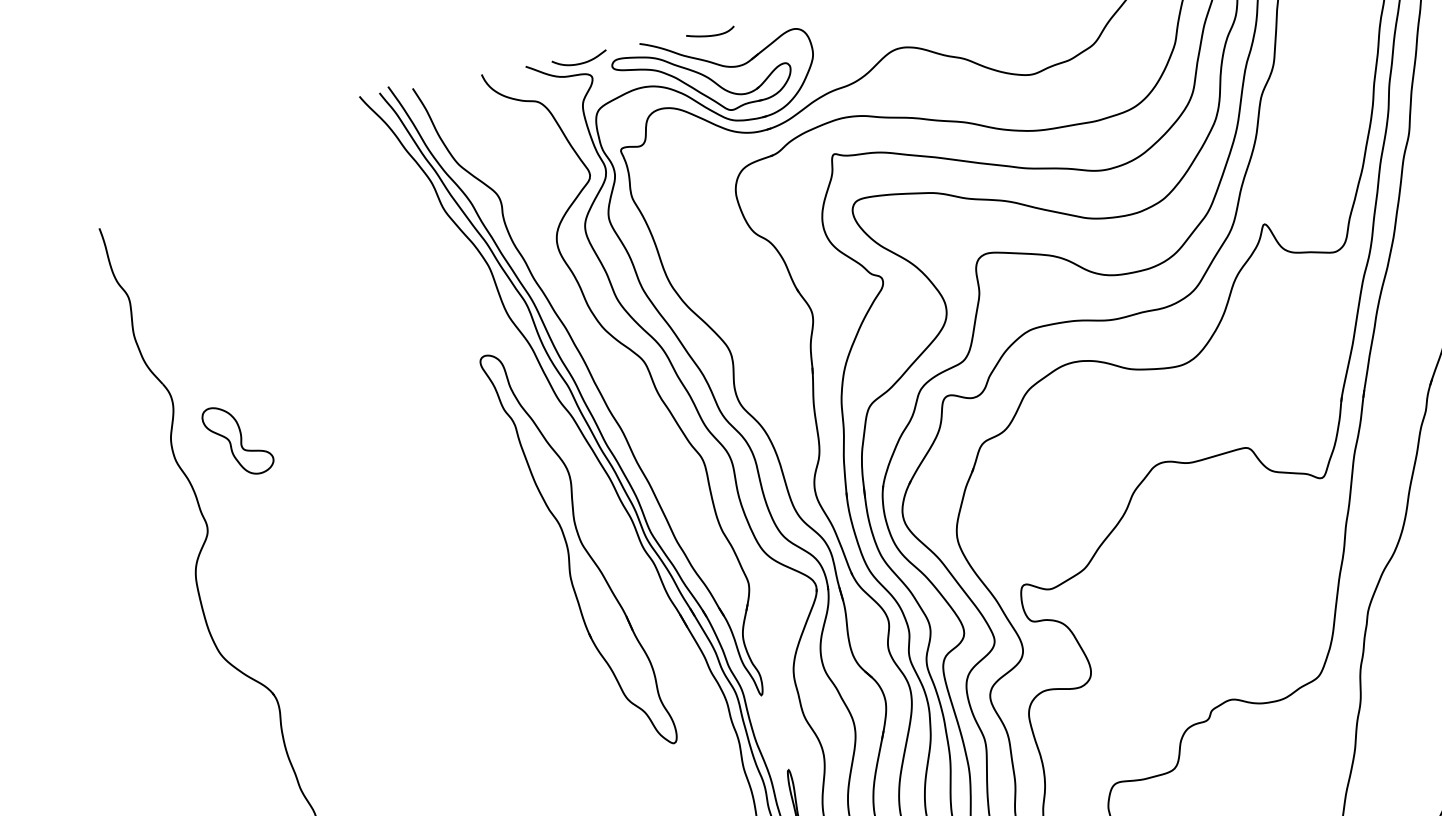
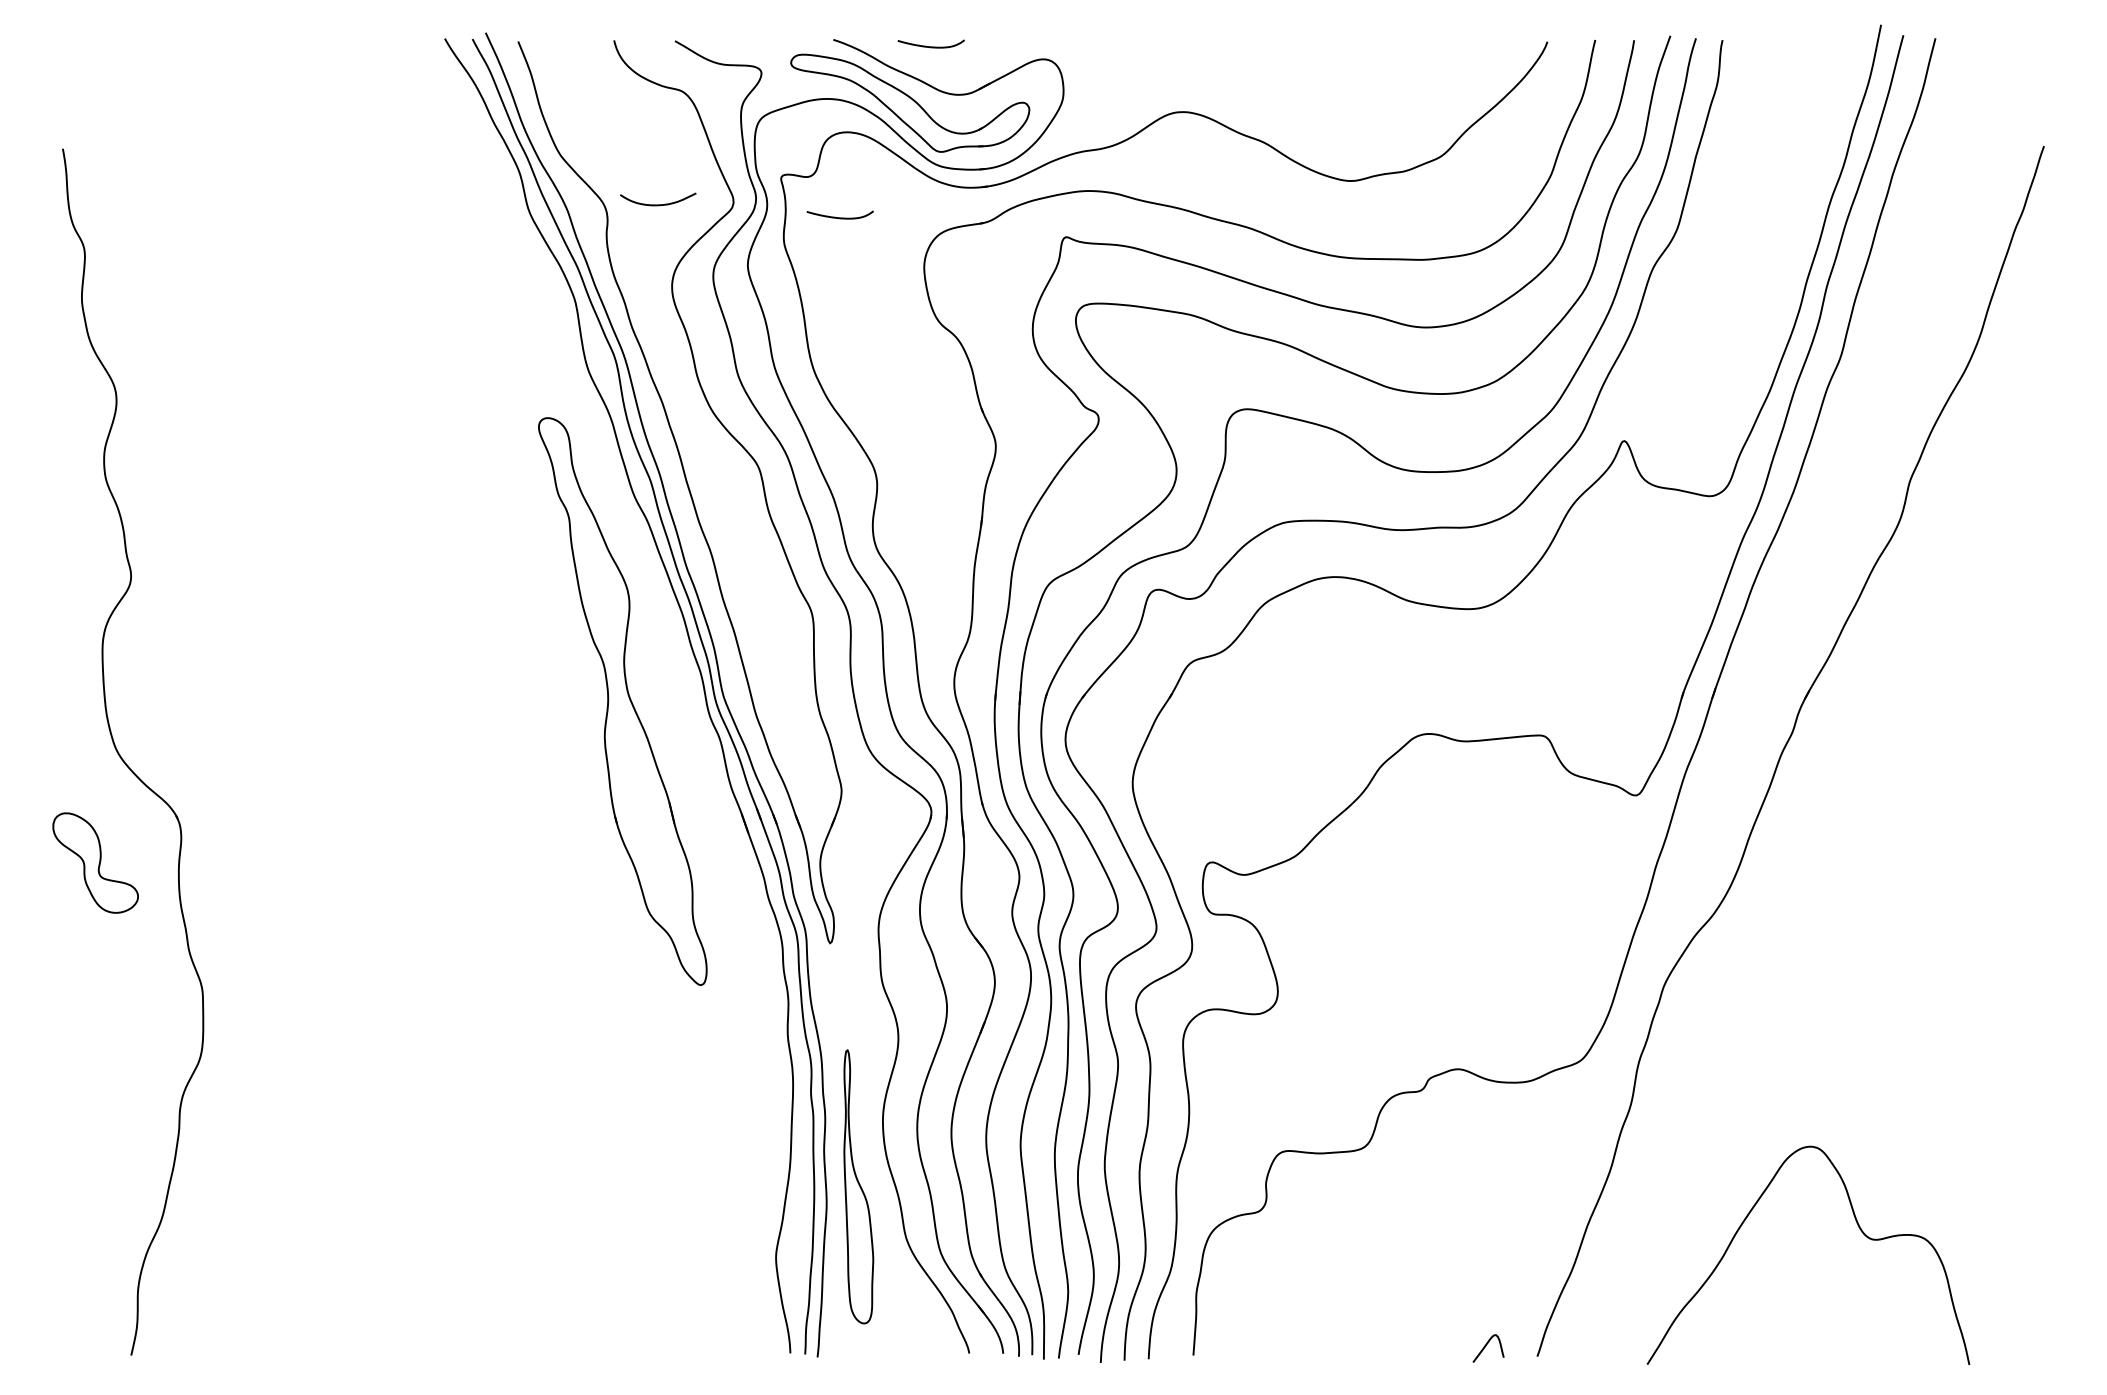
curve: (580, 63) -> (658, 204), moved
curve: (668, 171) -> (839, 217), added
part: (238, 439) -> (95, 862), moved

